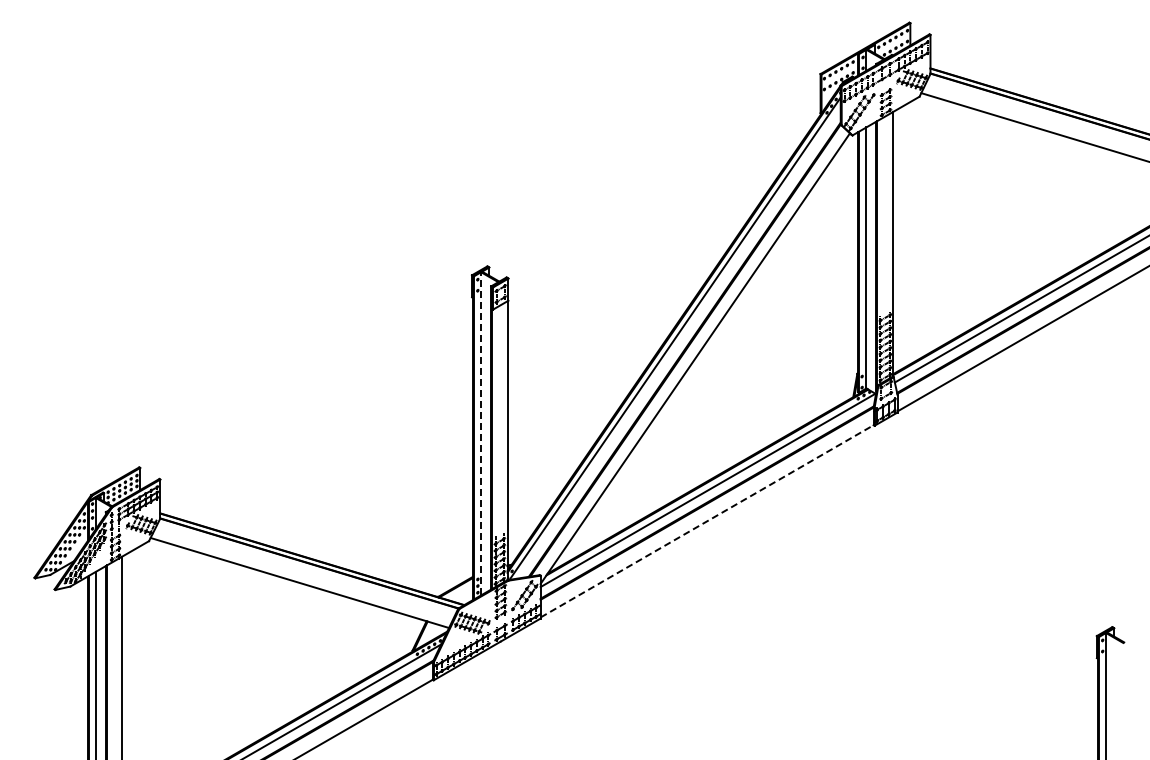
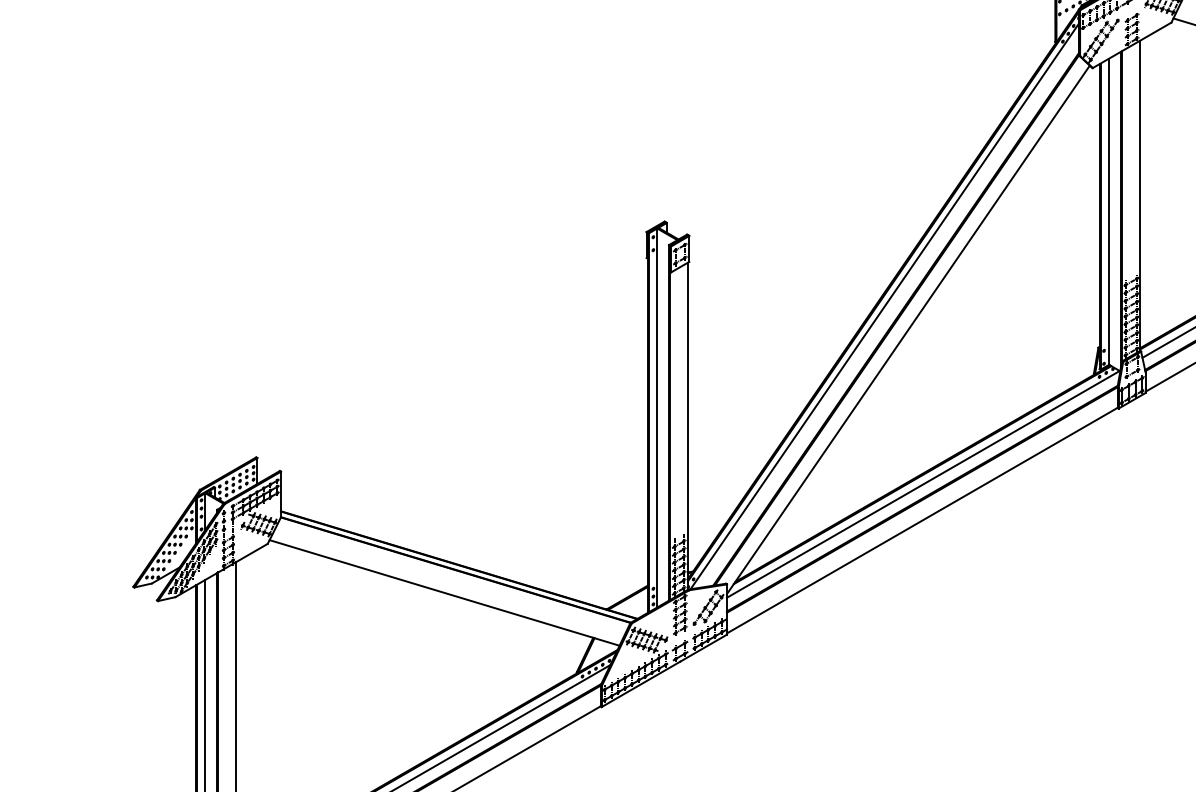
line: (481, 433) -> (657, 417), dashed -> solid
line: (707, 521) -> (922, 520), dashed -> solid

